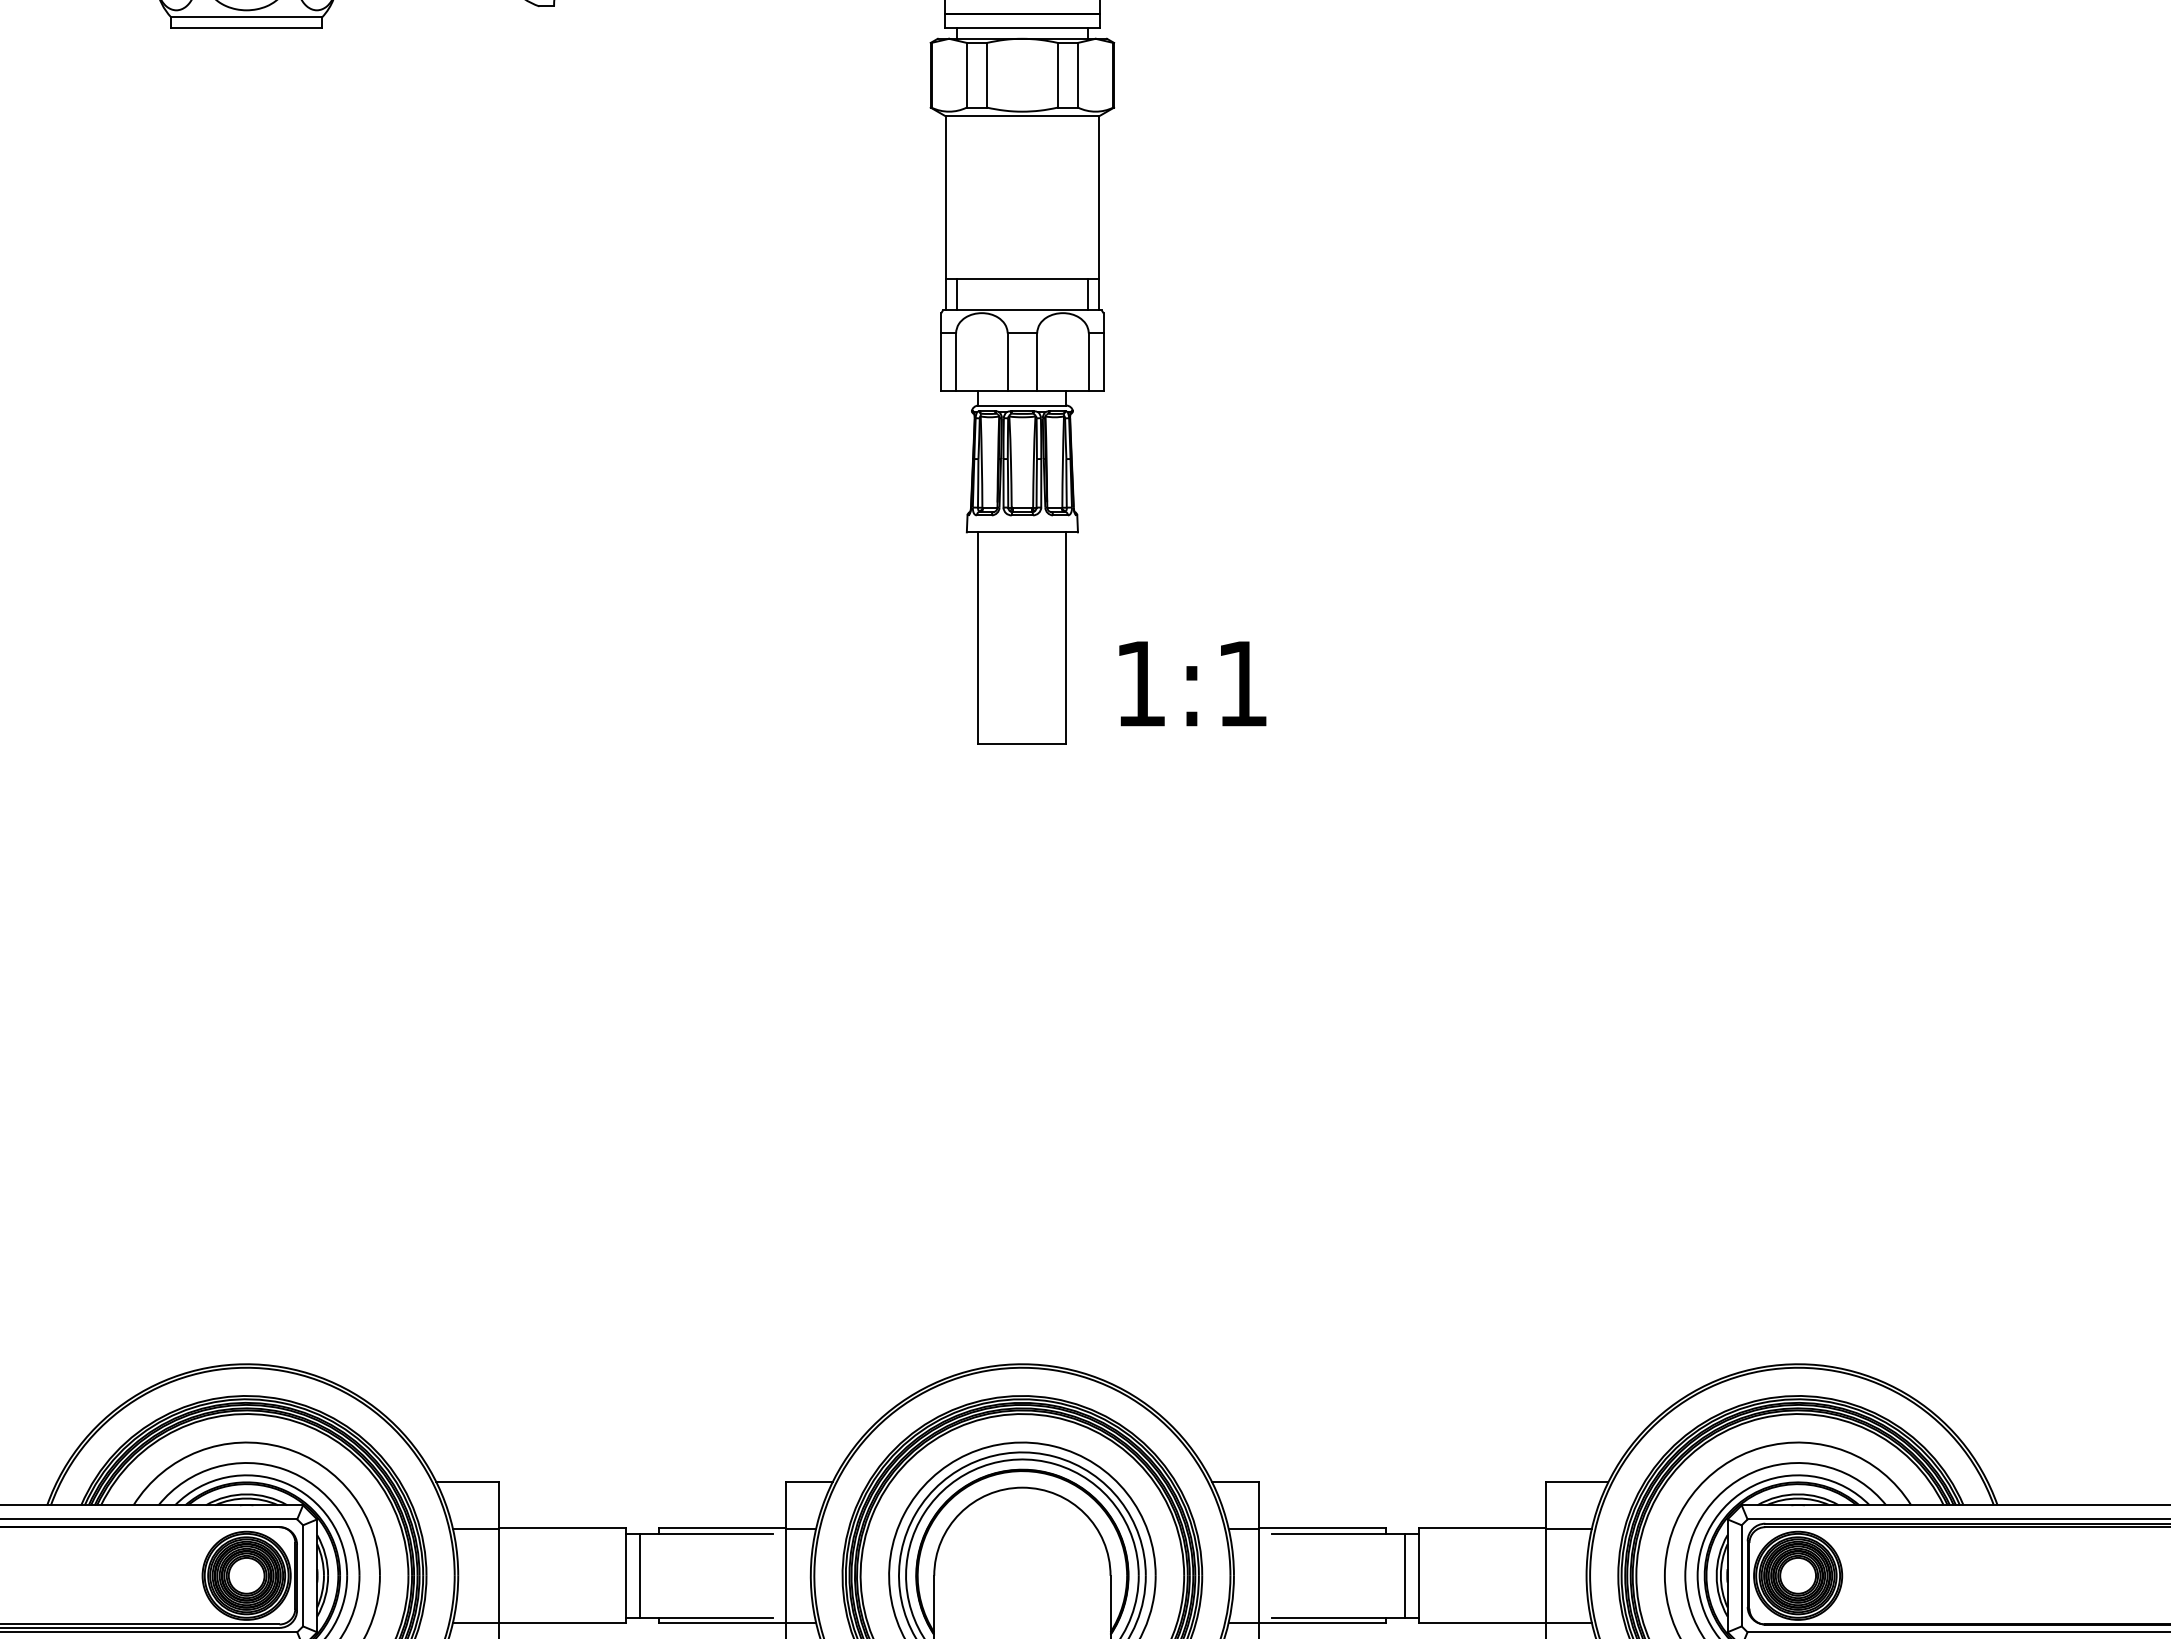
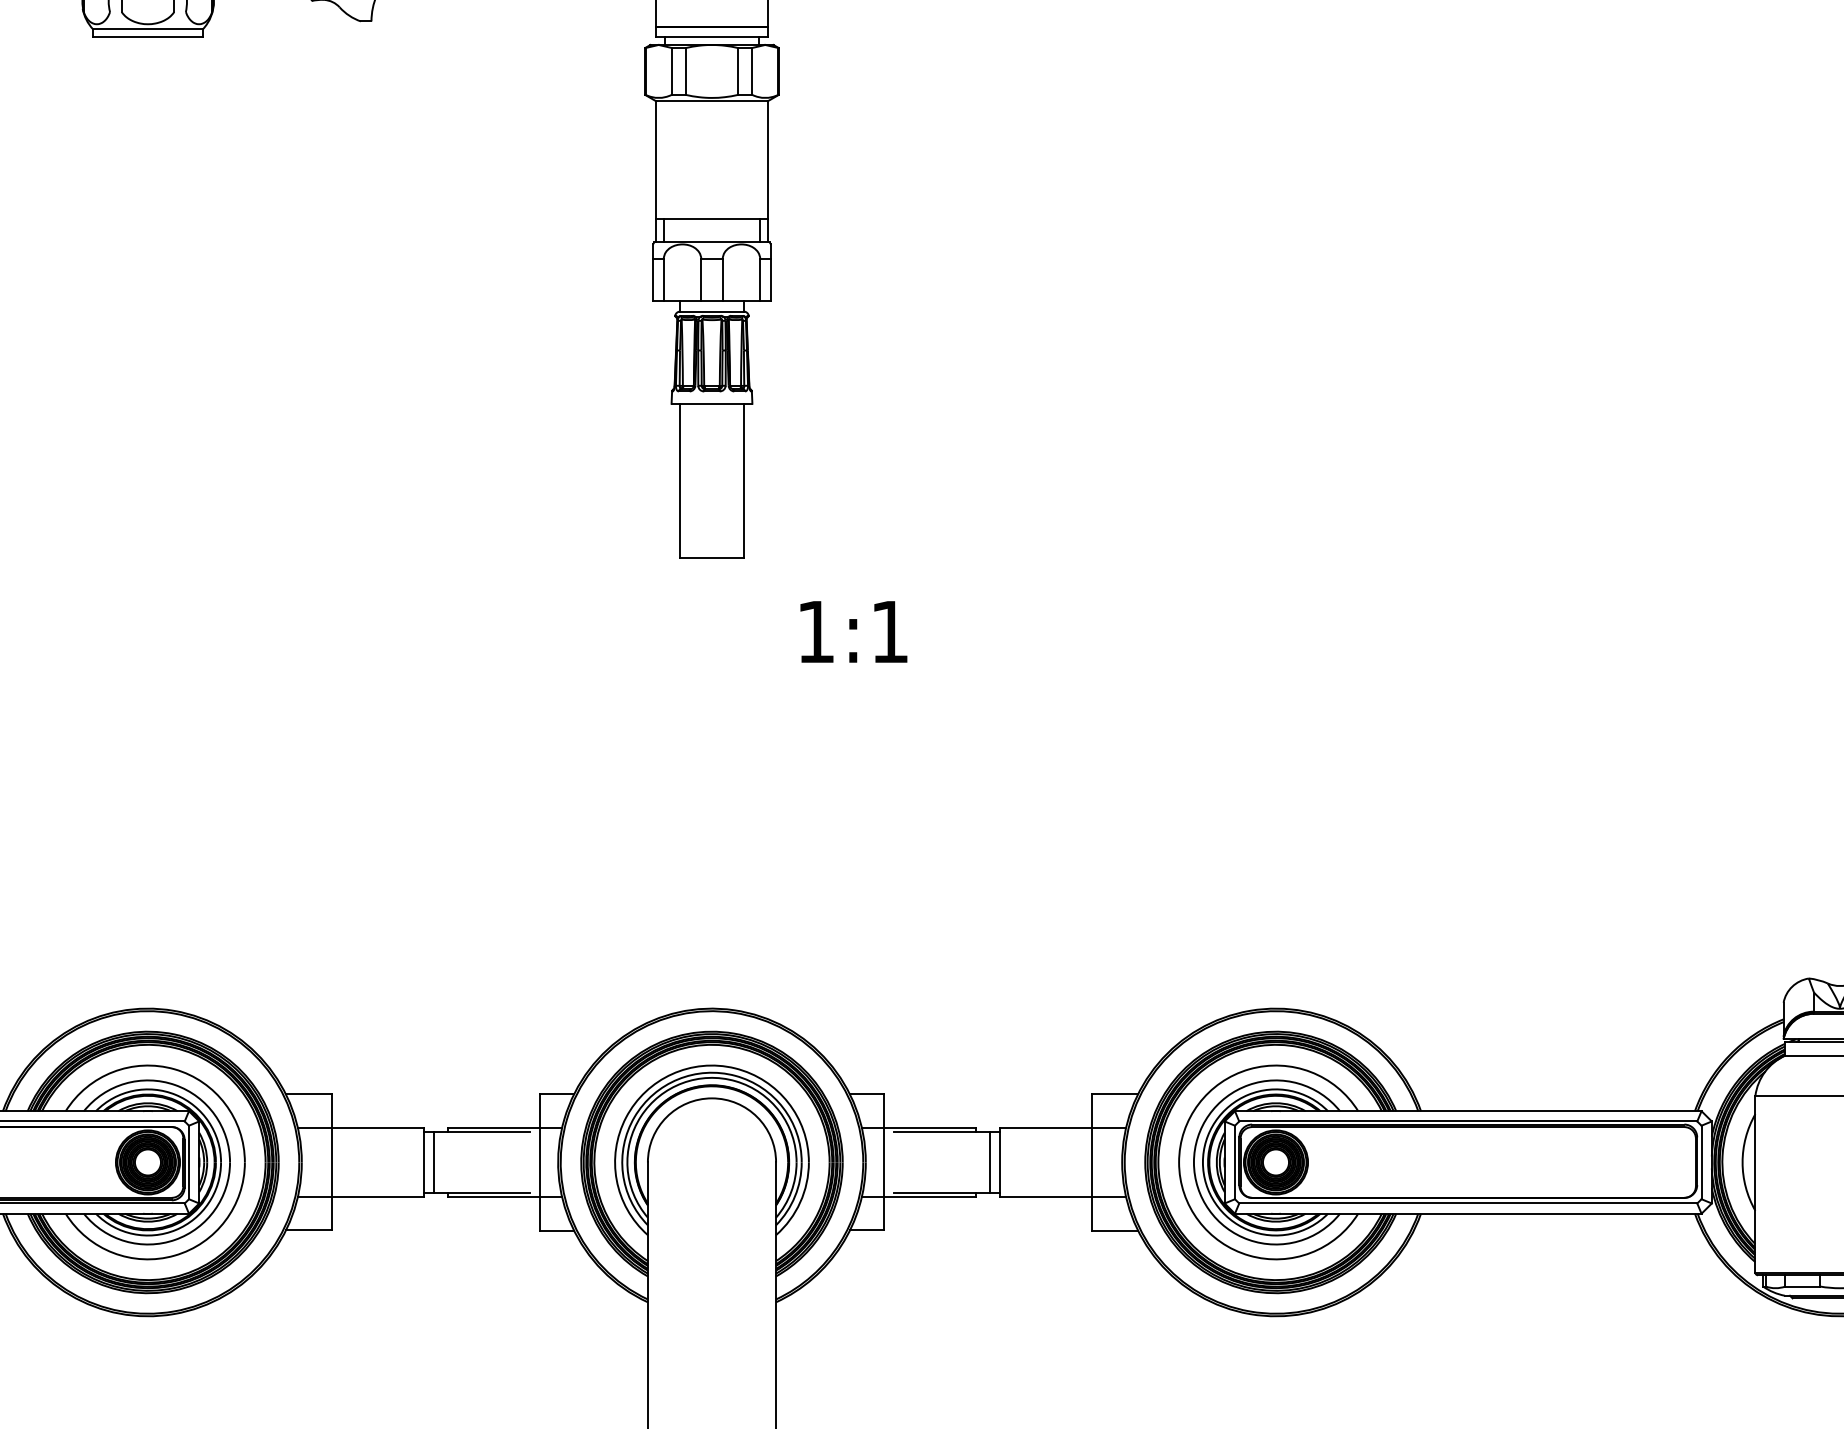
text: (1192, 683) -> (853, 631), moved

